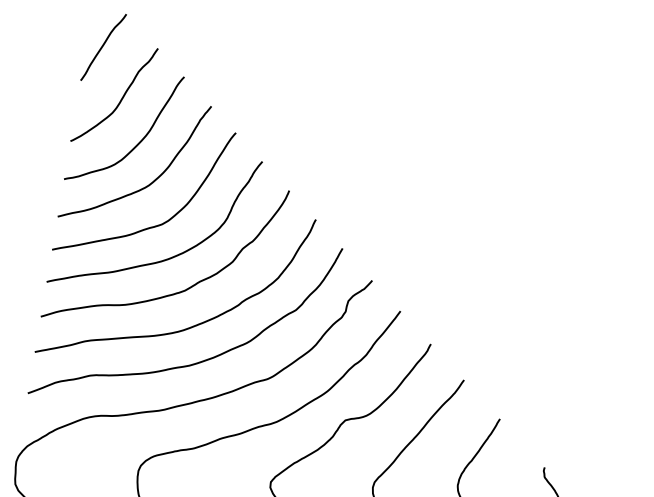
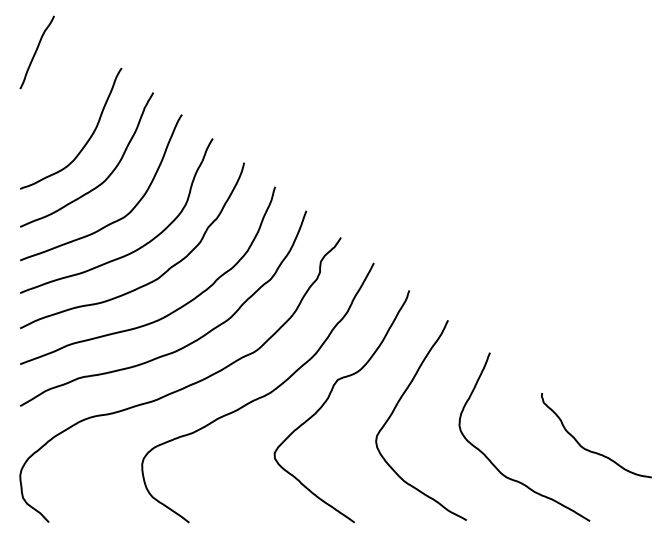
curve: (121, 97) -> (63, 98), removed

